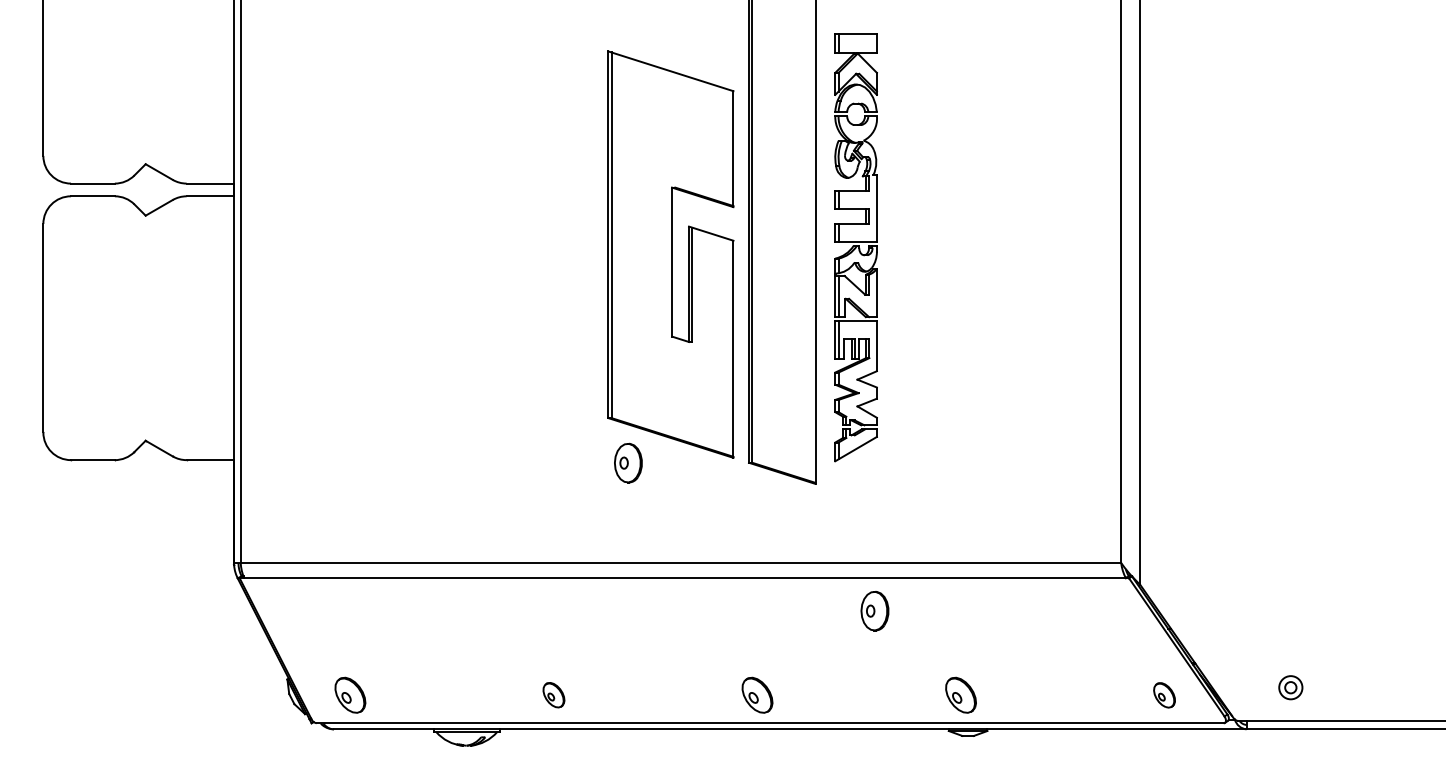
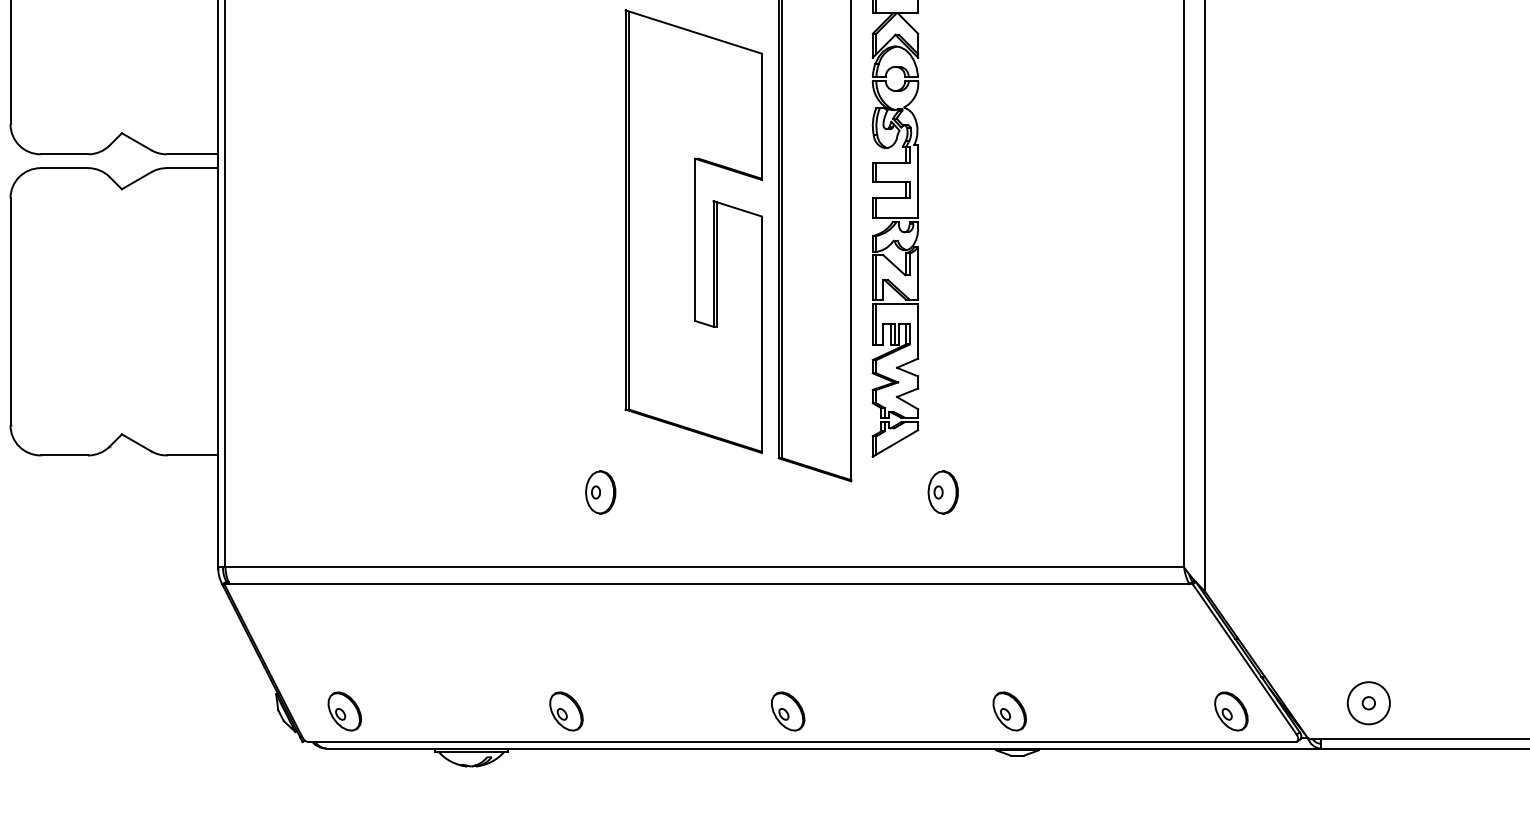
part: (628, 462) -> (600, 491), moved
part: (874, 611) -> (942, 492), moved
circle: (1290, 687) -> (1368, 703), size x1.67
part: (553, 694) -> (565, 710), size x1.43
part: (1164, 695) -> (1231, 711), size x1.43

